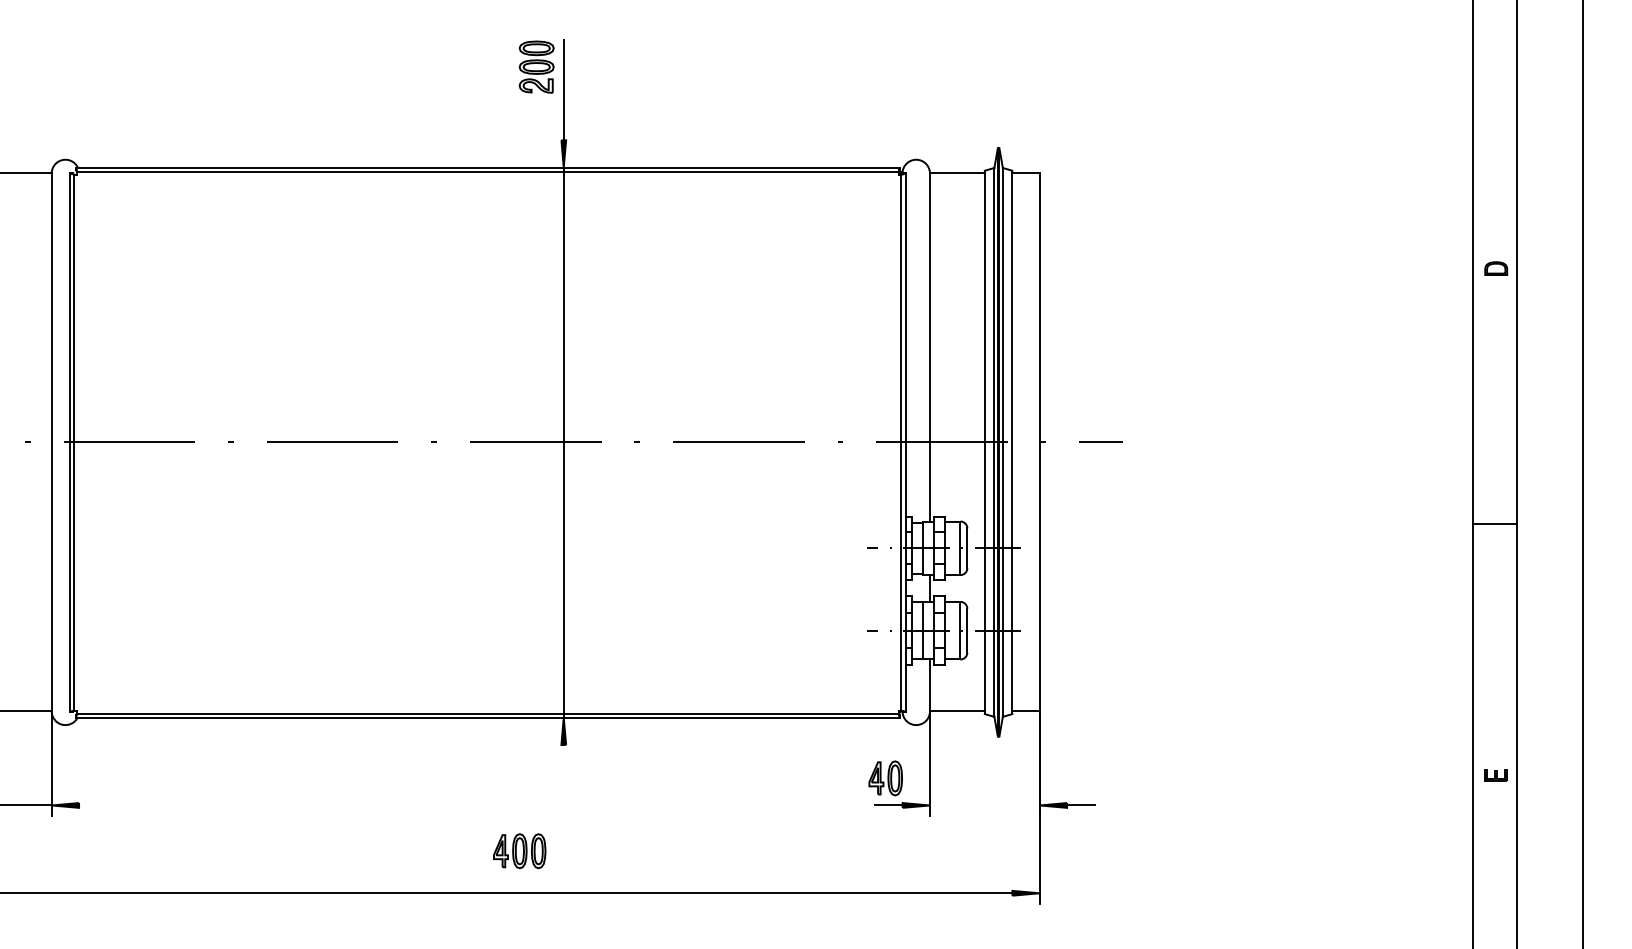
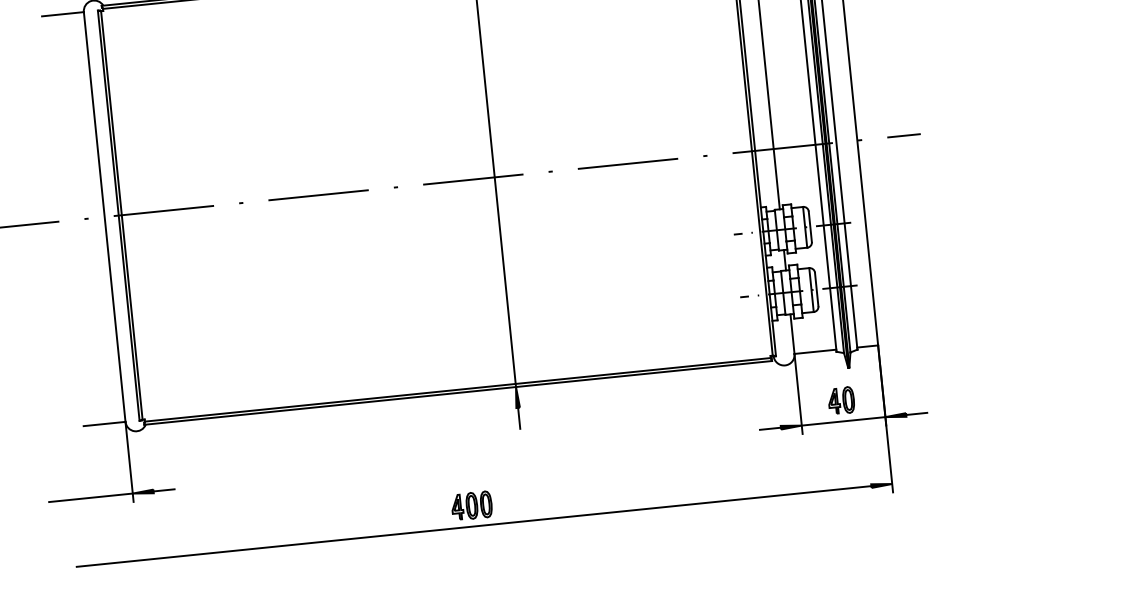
line: (563, 758) -> (518, 418), added
part: (885, 778) -> (841, 400), moved
line: (92, 805) -> (163, 490), added
line: (984, 805) -> (843, 421), added
part: (519, 851) -> (471, 506), moved

